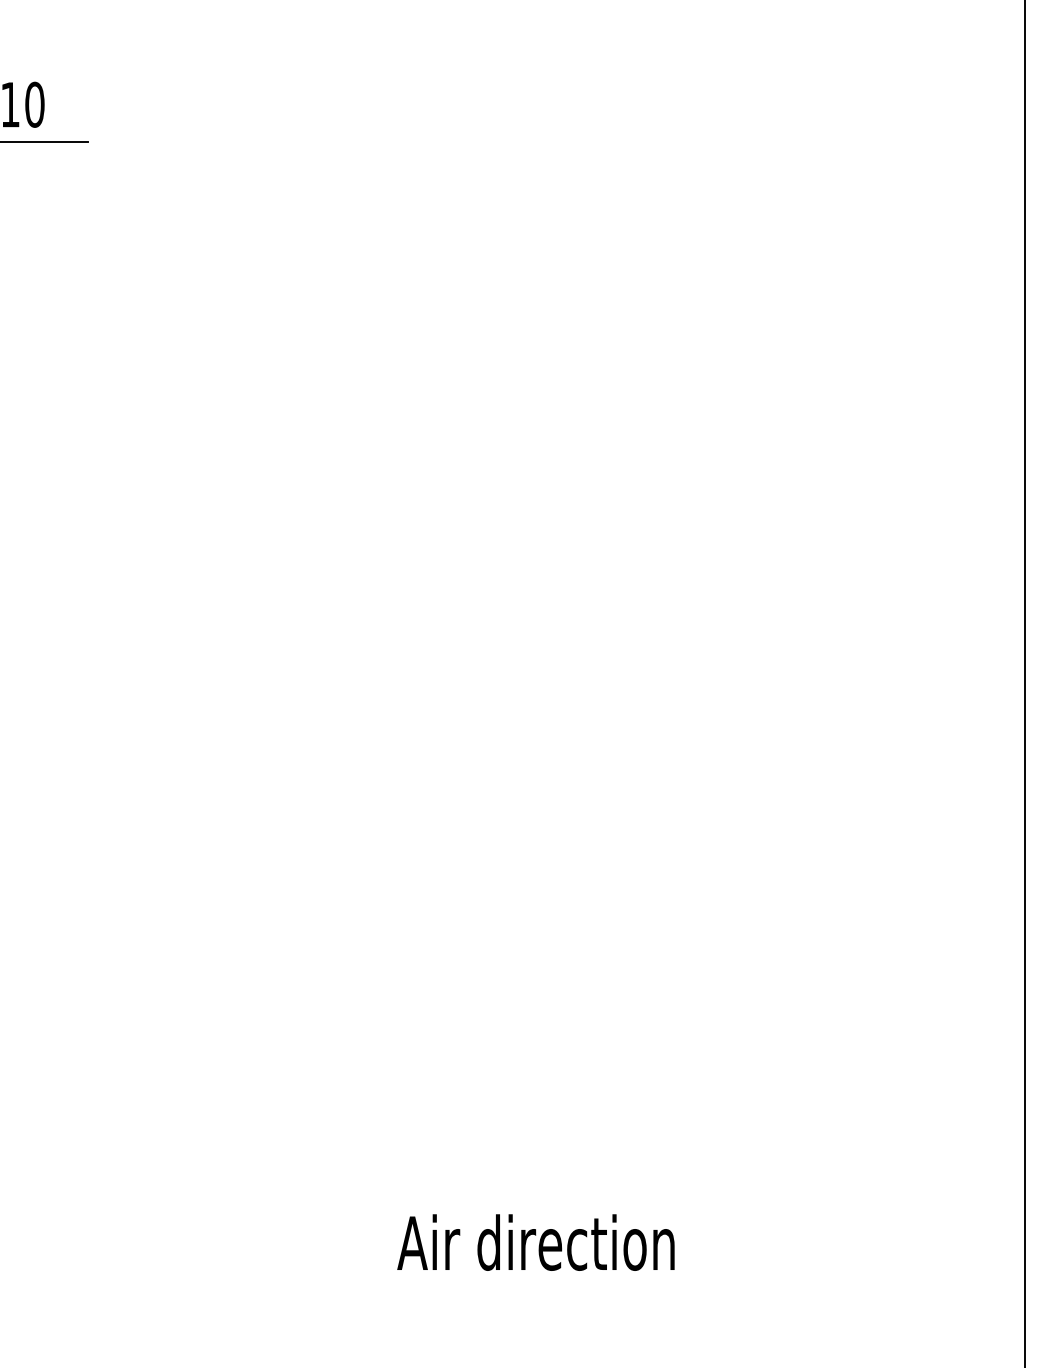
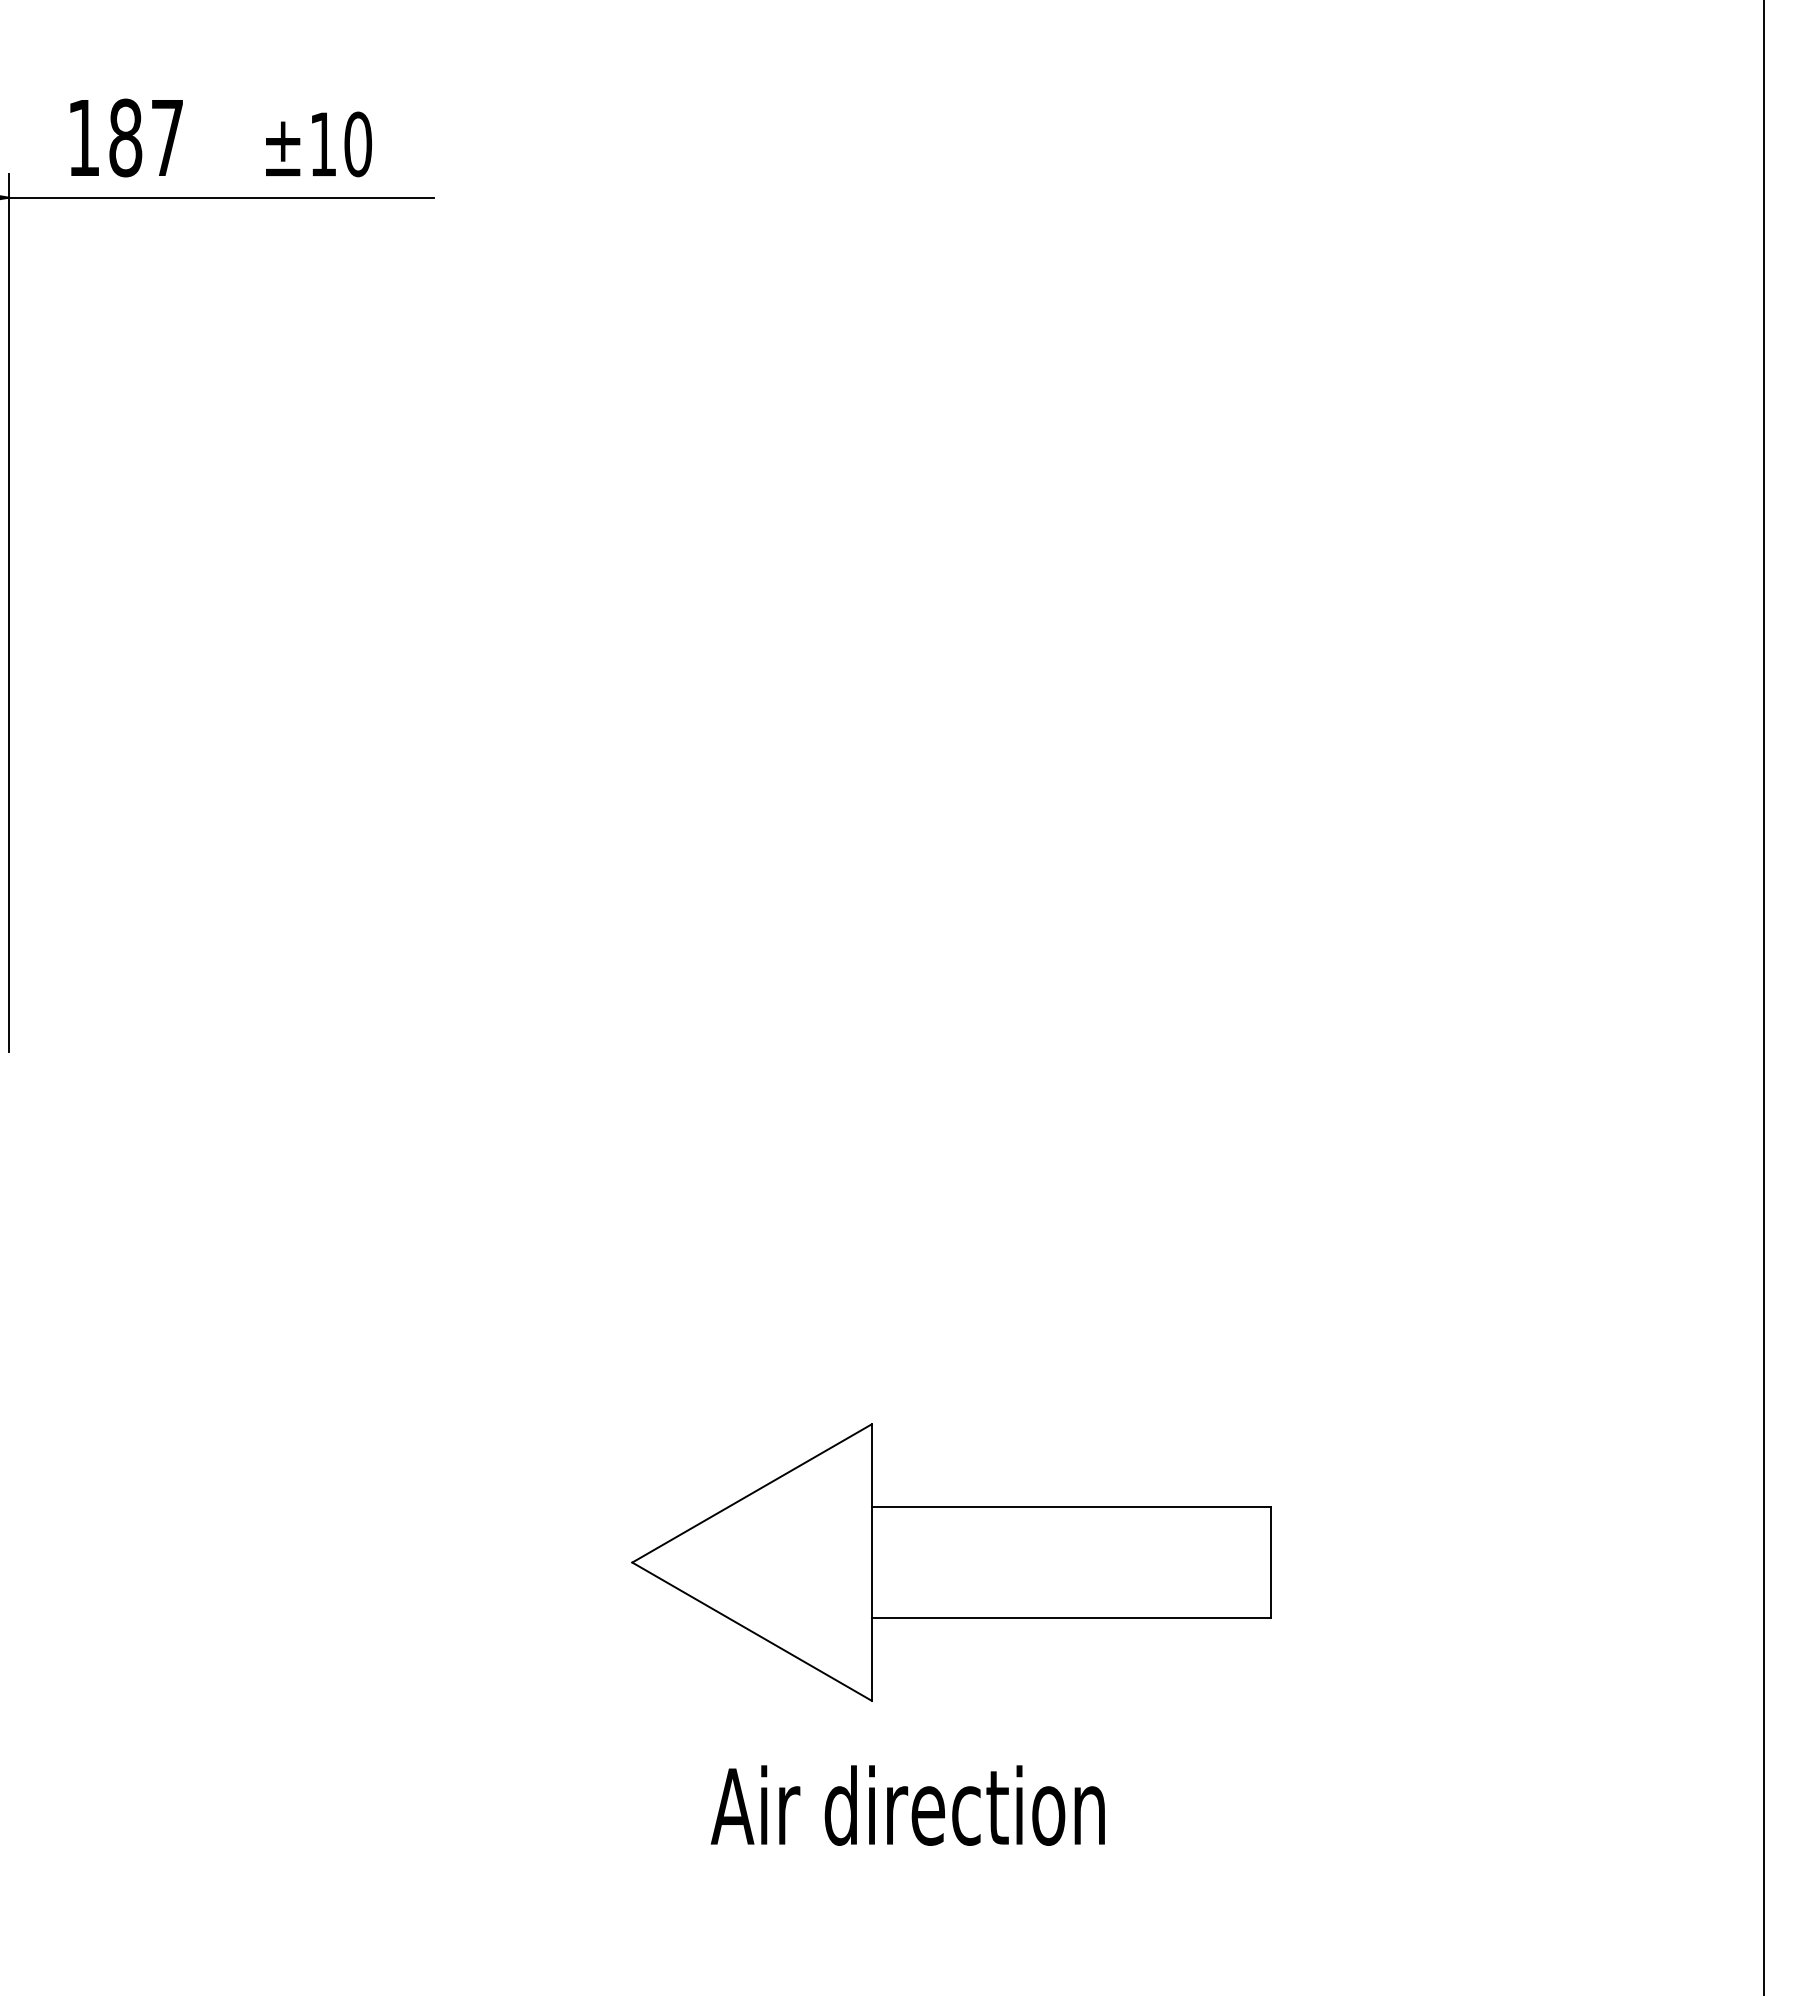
part: (452, 1103) -> (951, 1562), added
text: (535, 1242) -> (907, 1805), moved

